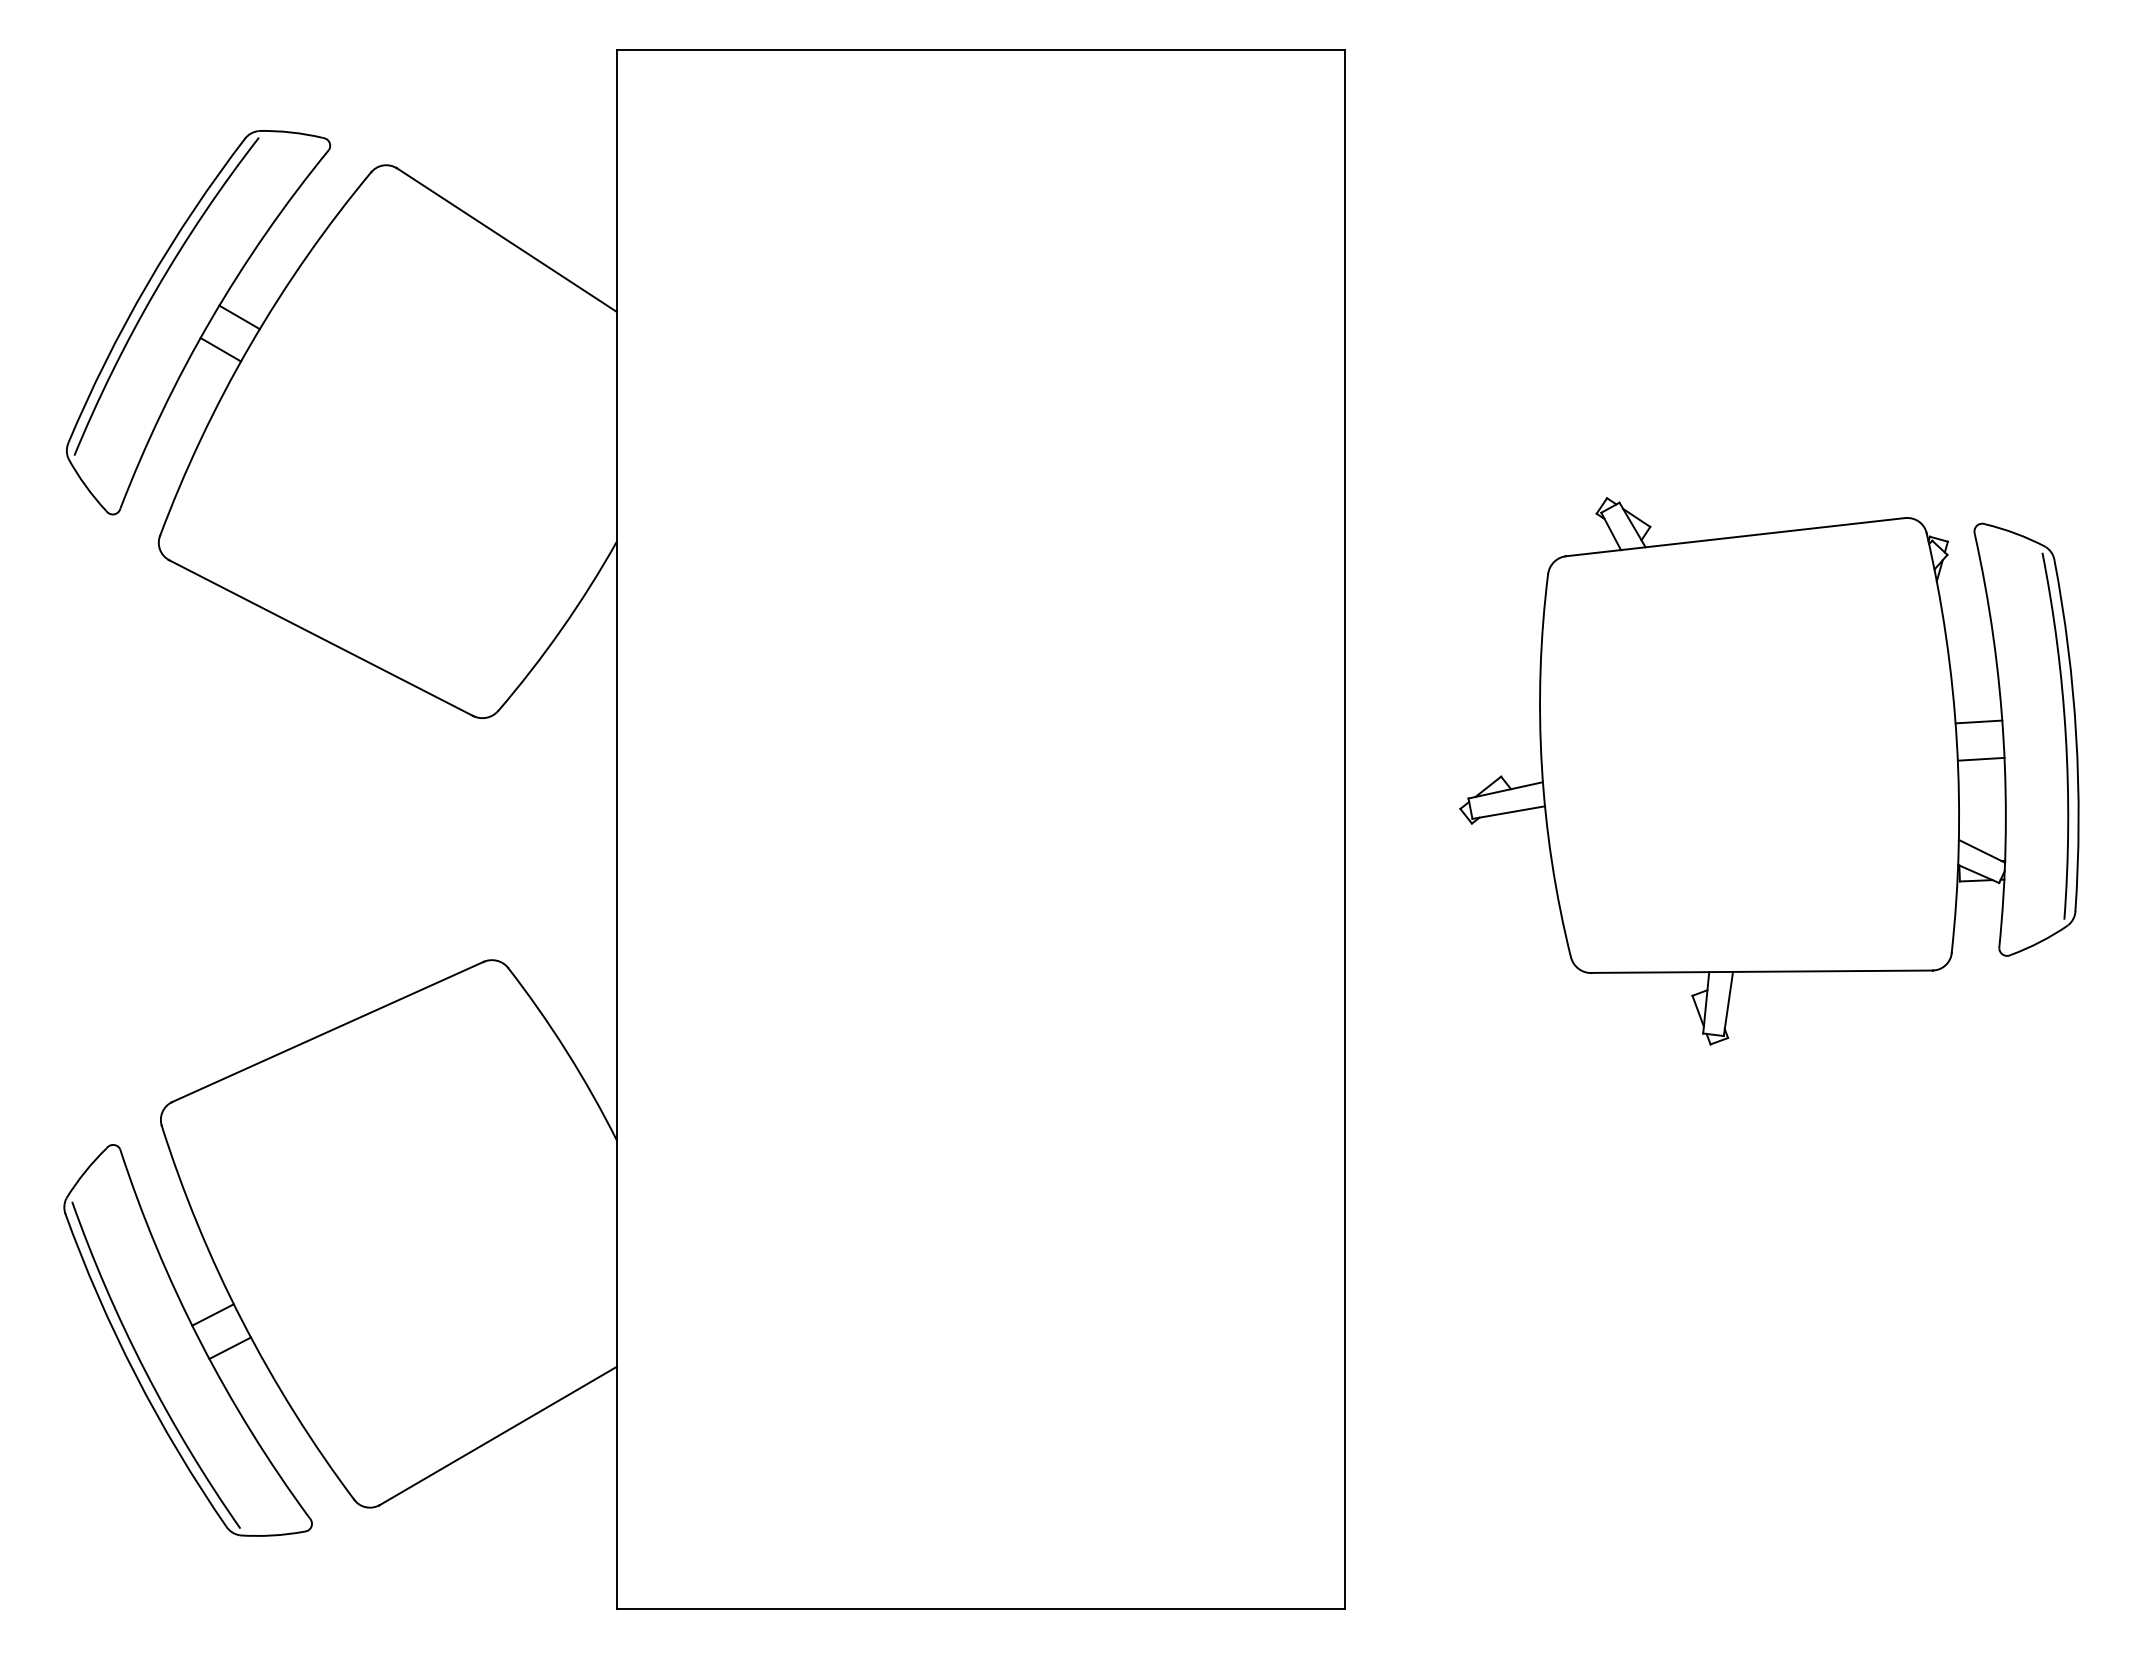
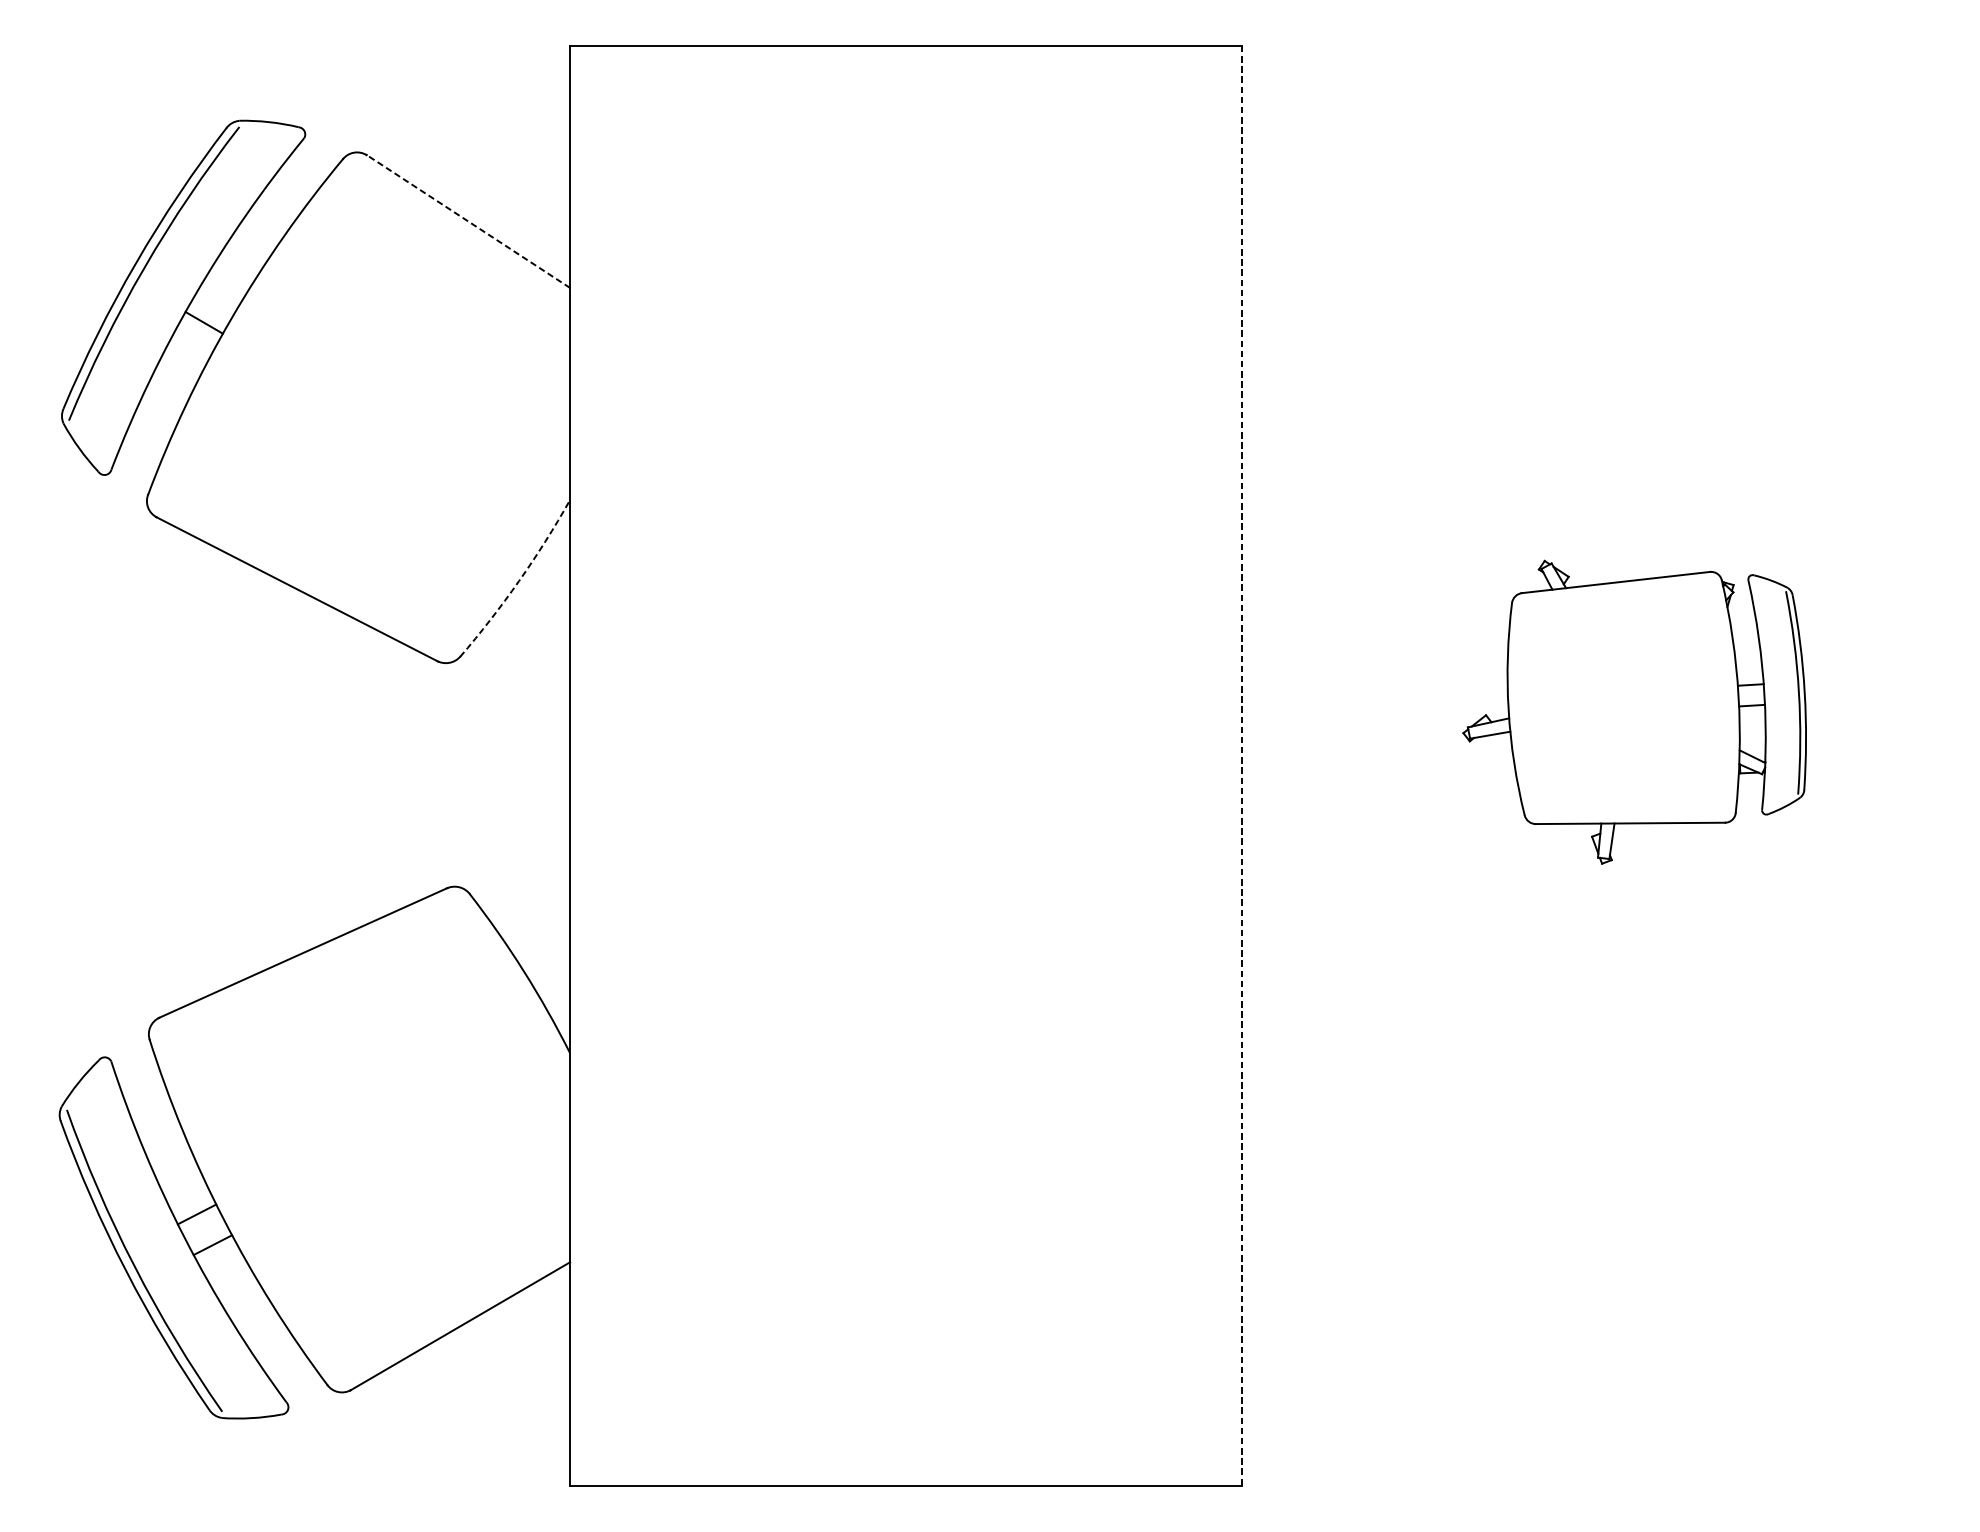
line: (506, 239) -> (468, 221), solid -> dashed
line: (239, 317) -> (221, 293), removed
arc: (561, 629) -> (518, 581), solid -> dashed
part: (1769, 771) -> (1634, 712), size x0.6
line: (1344, 829) -> (1242, 766), solid -> dashed

